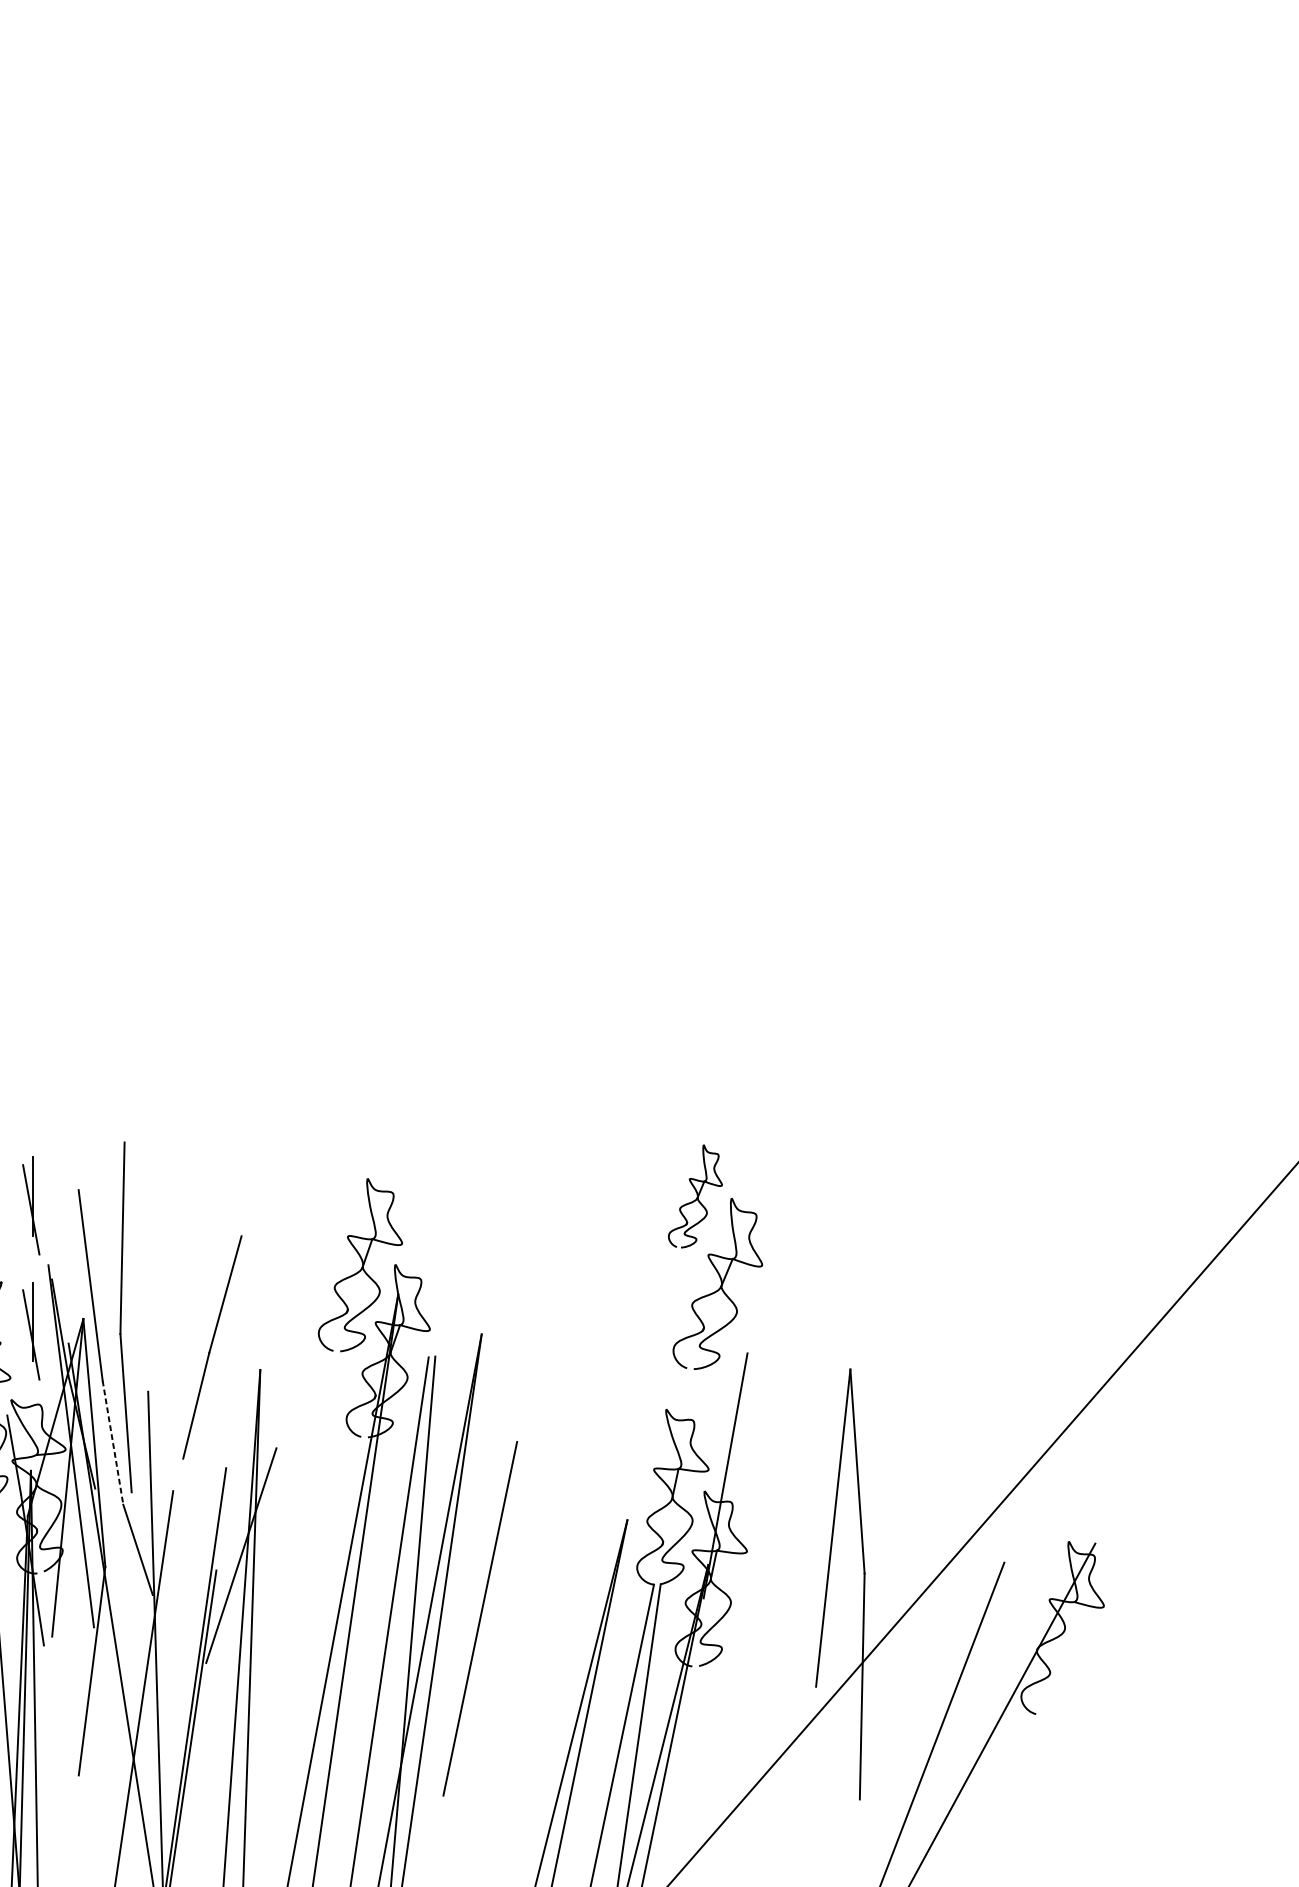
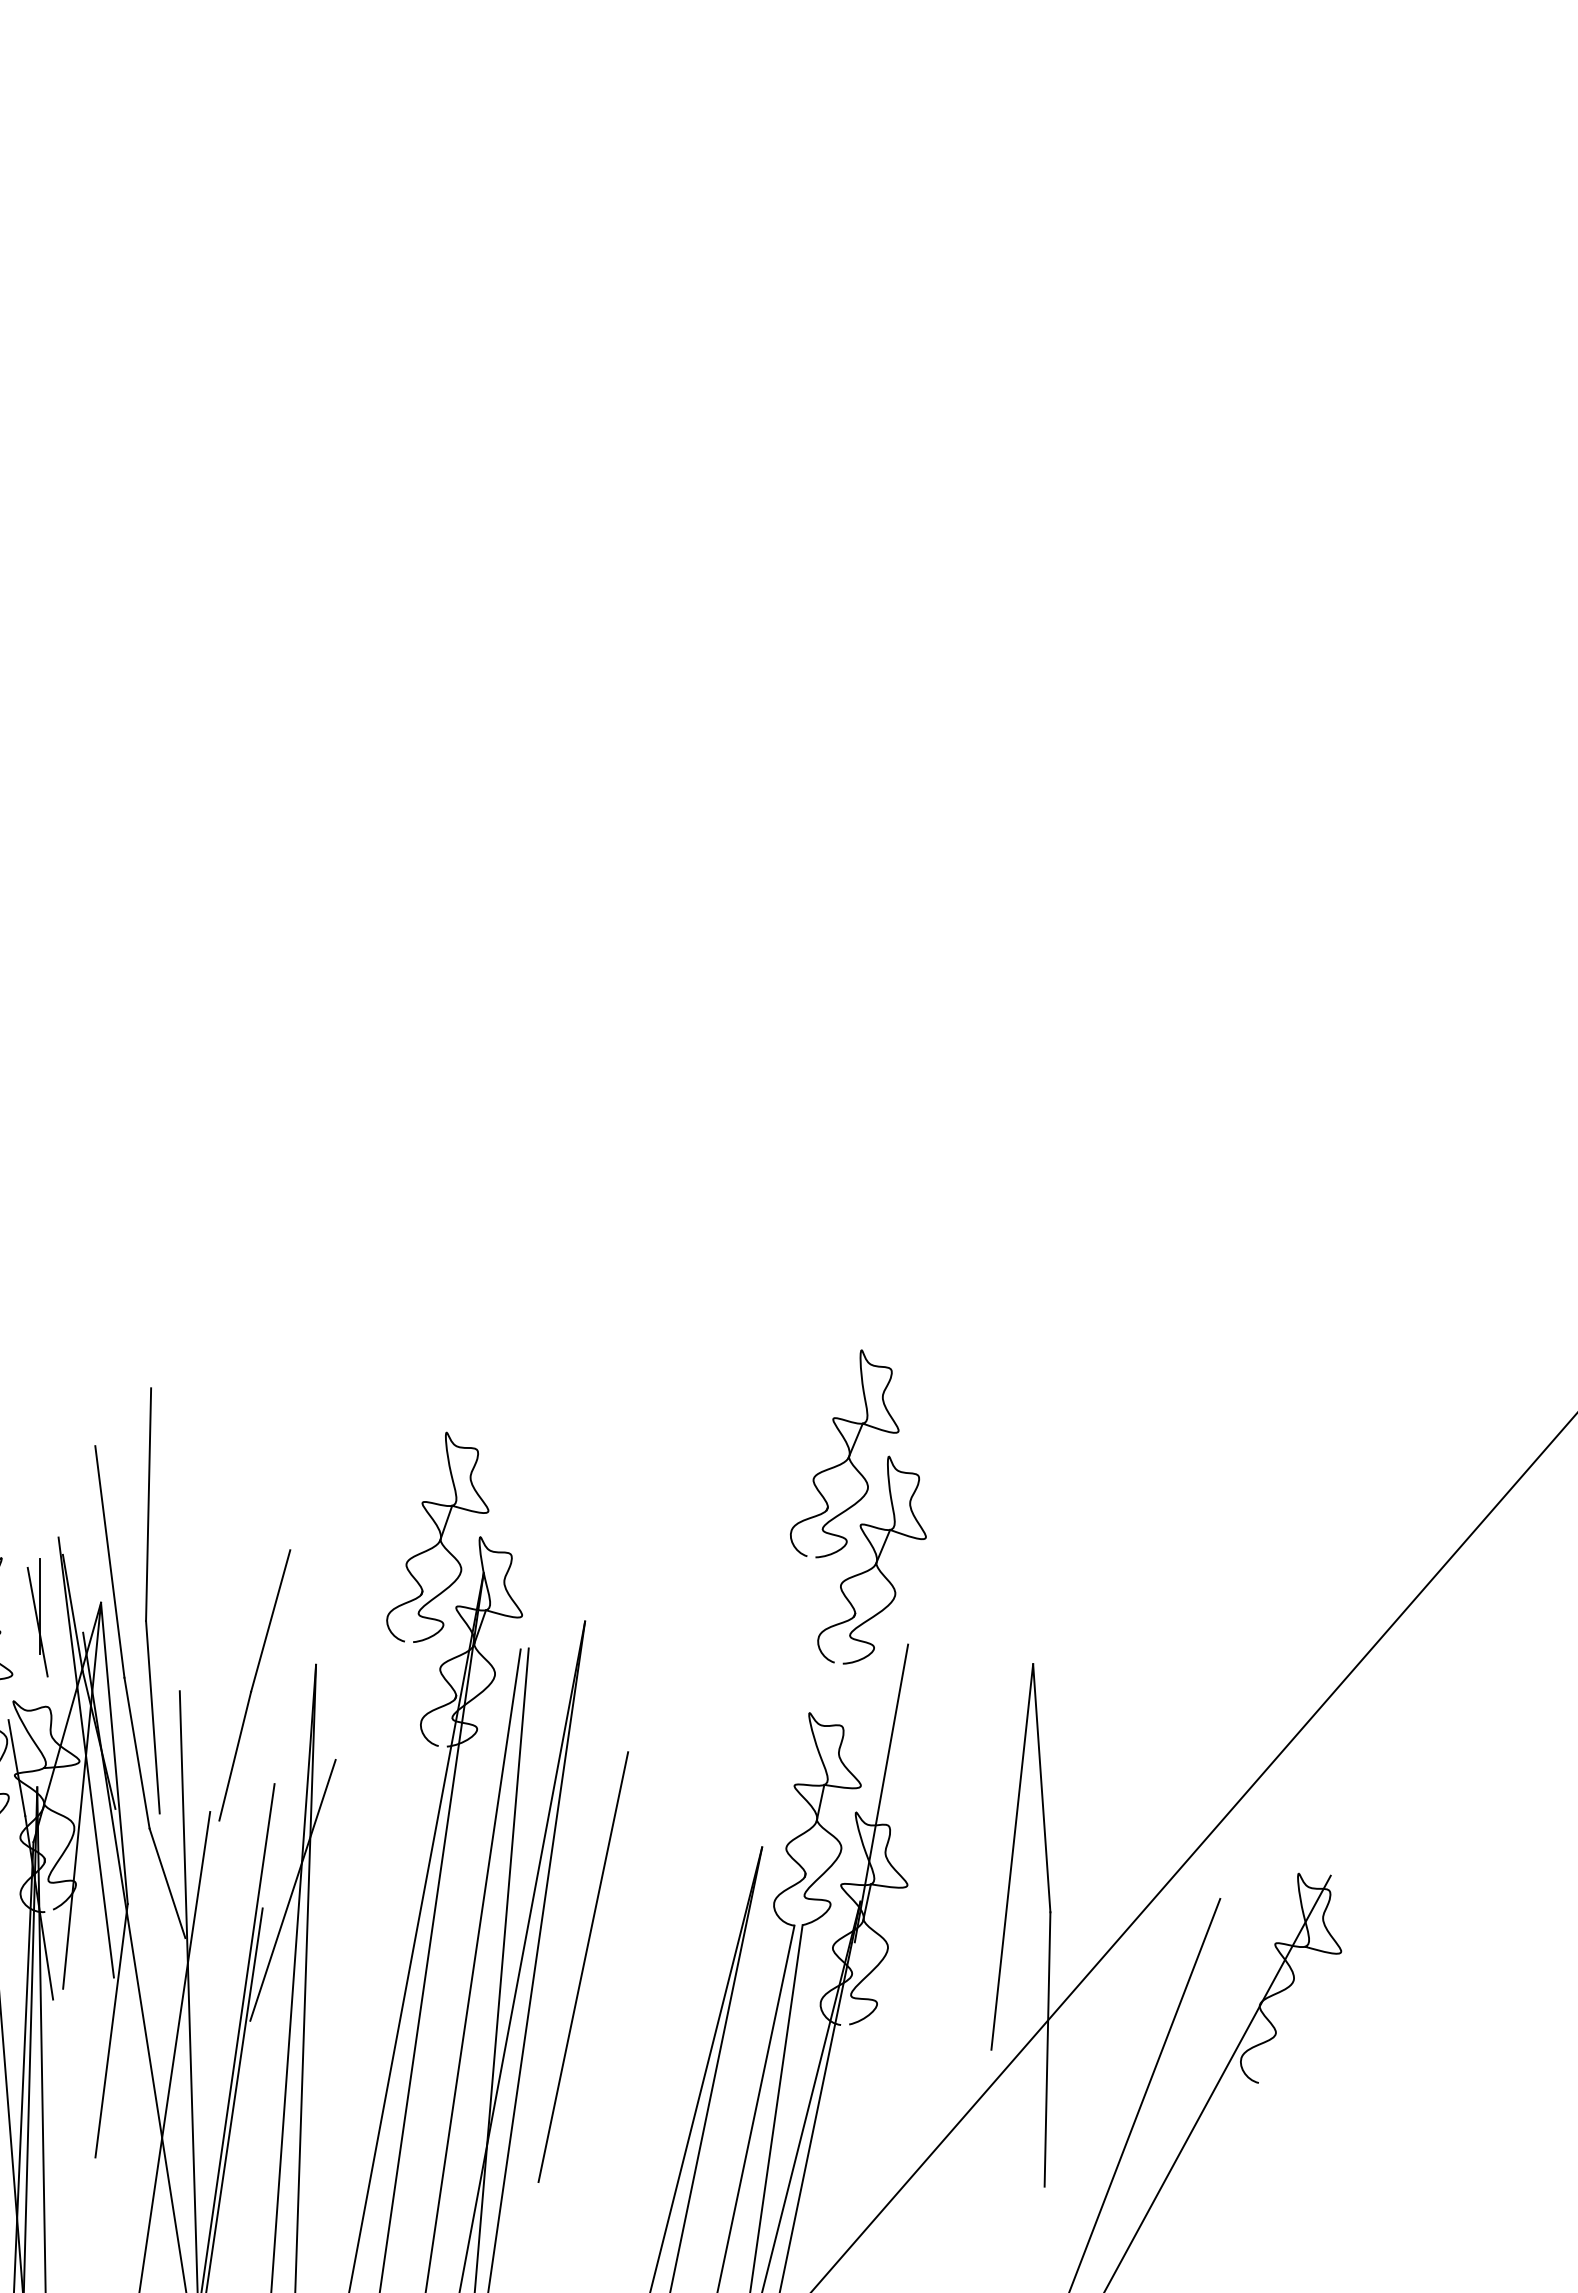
part: (695, 1196) -> (844, 1453), size x1.67
part: (31, 1206) -> (37, 1465), removed
part: (212, 1347) -> (254, 1685), moved
line: (113, 1443) -> (137, 1753), dashed -> solid

